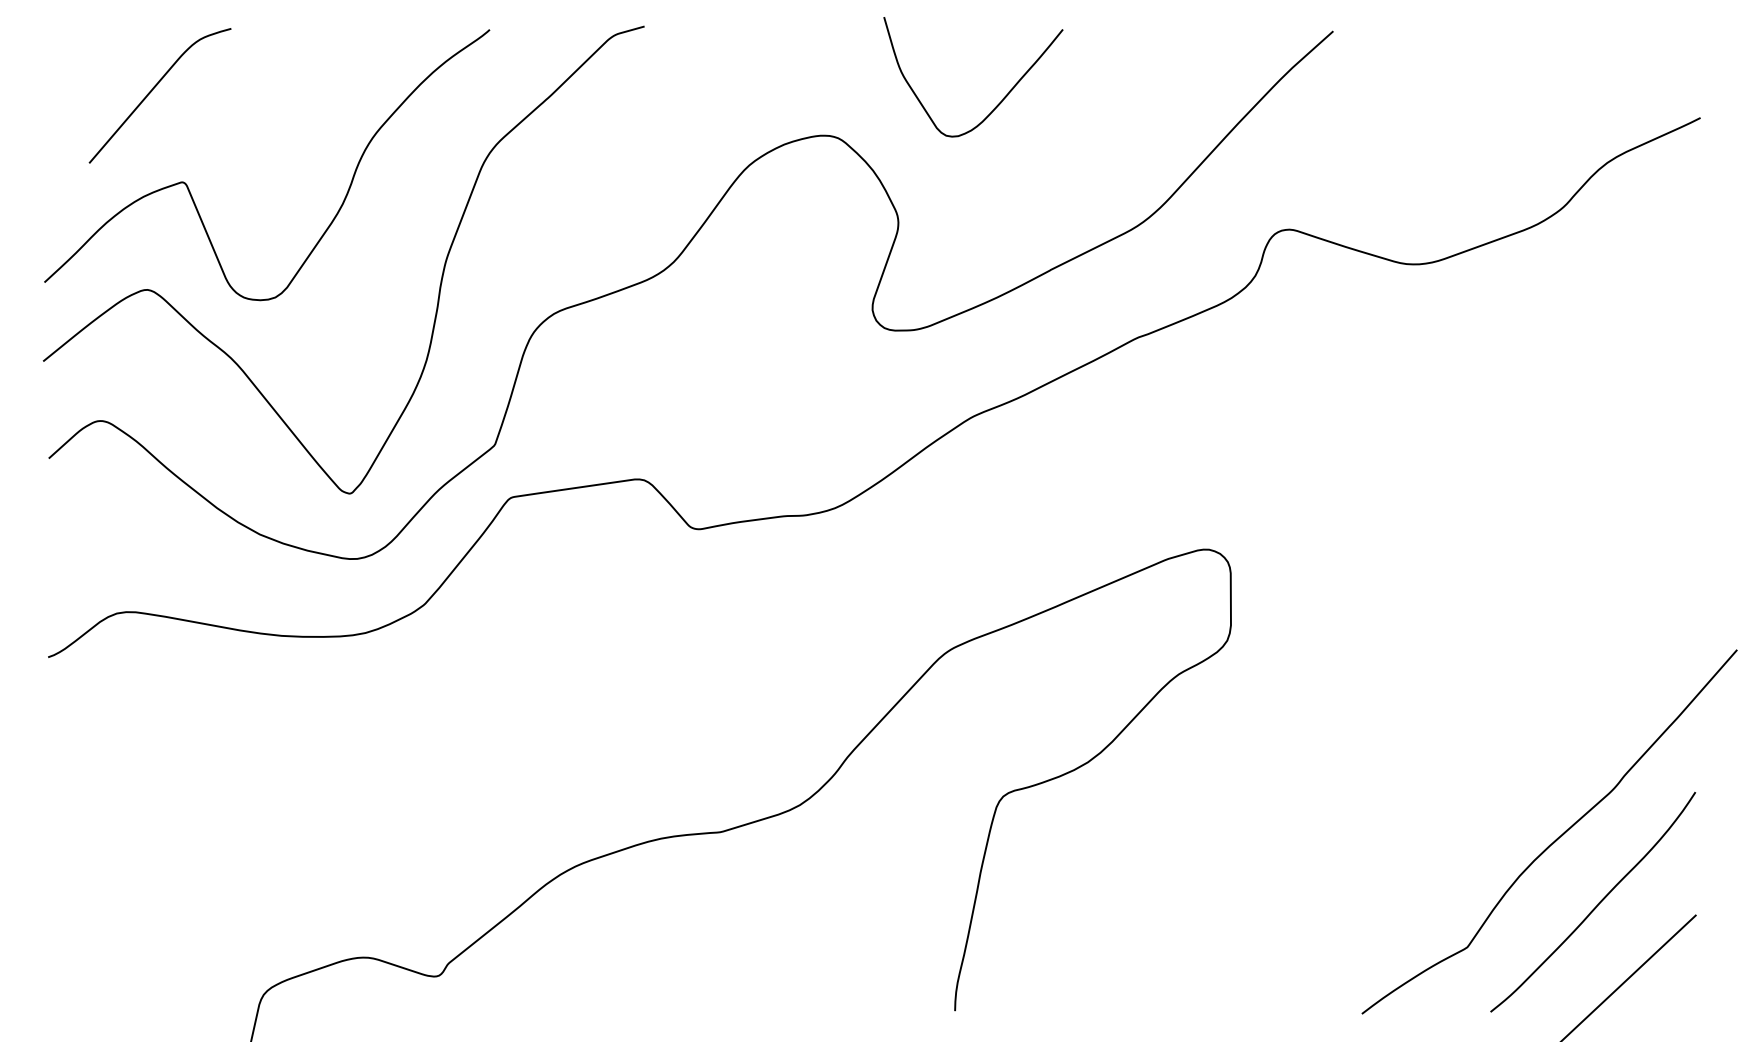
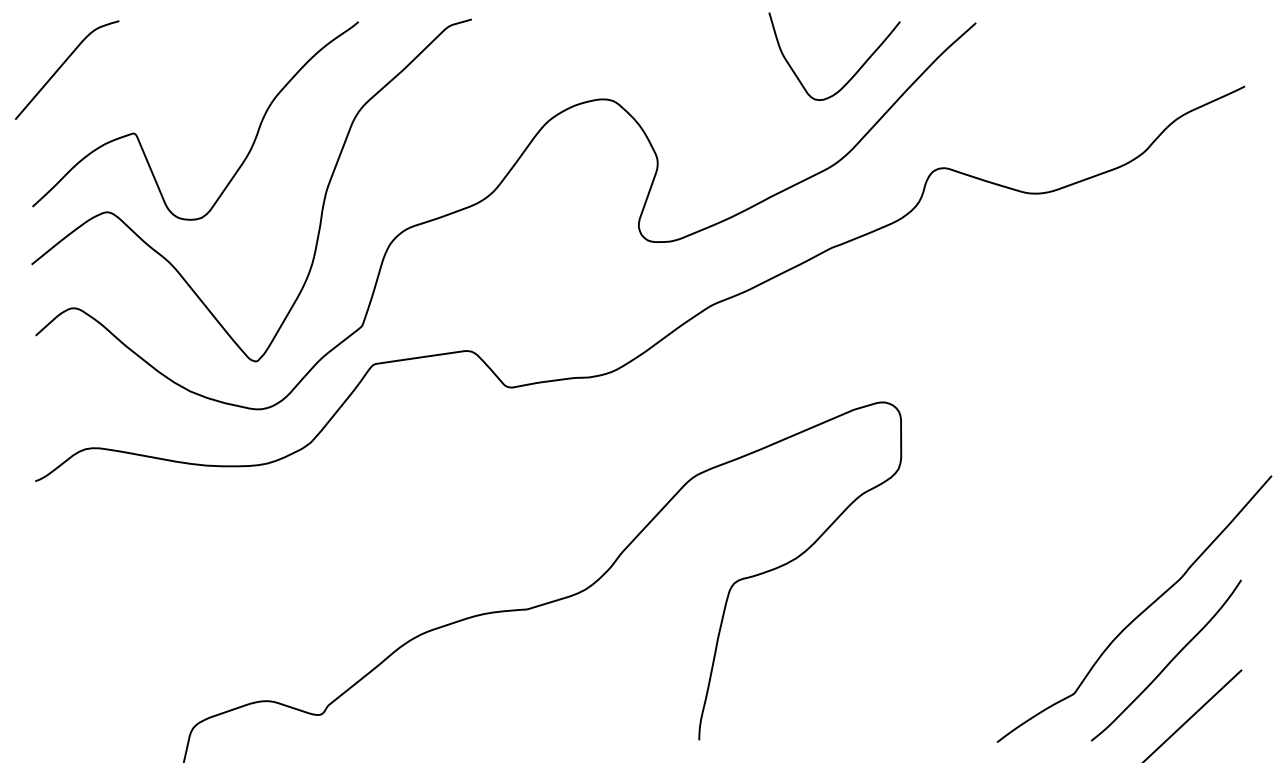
curve: (153, 90) -> (62, 66), moved
curve: (999, 101) -> (853, 74), moved

